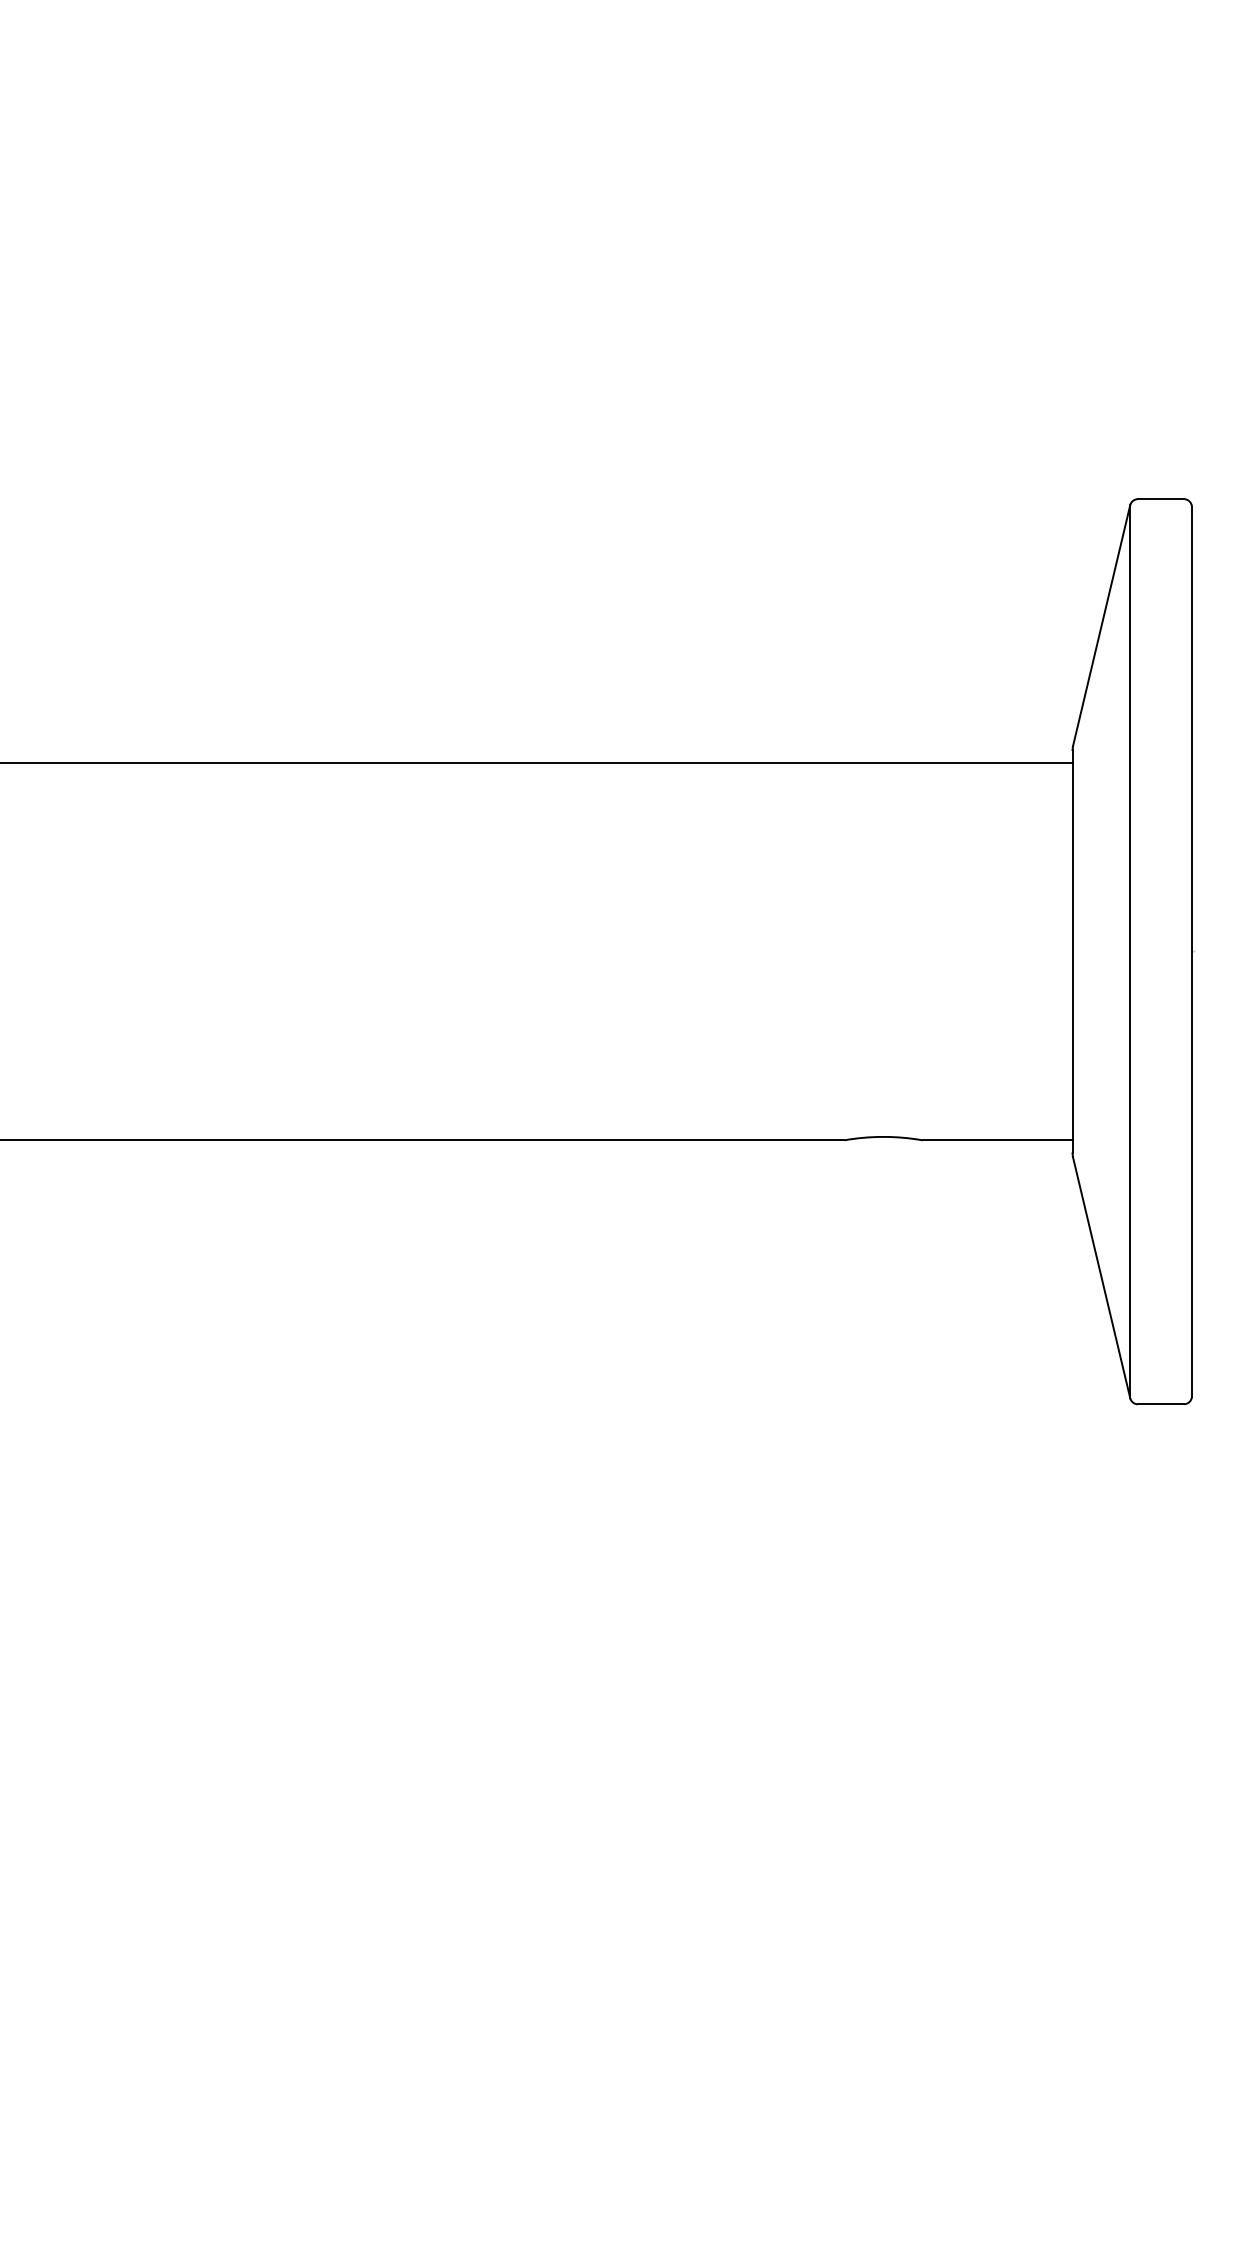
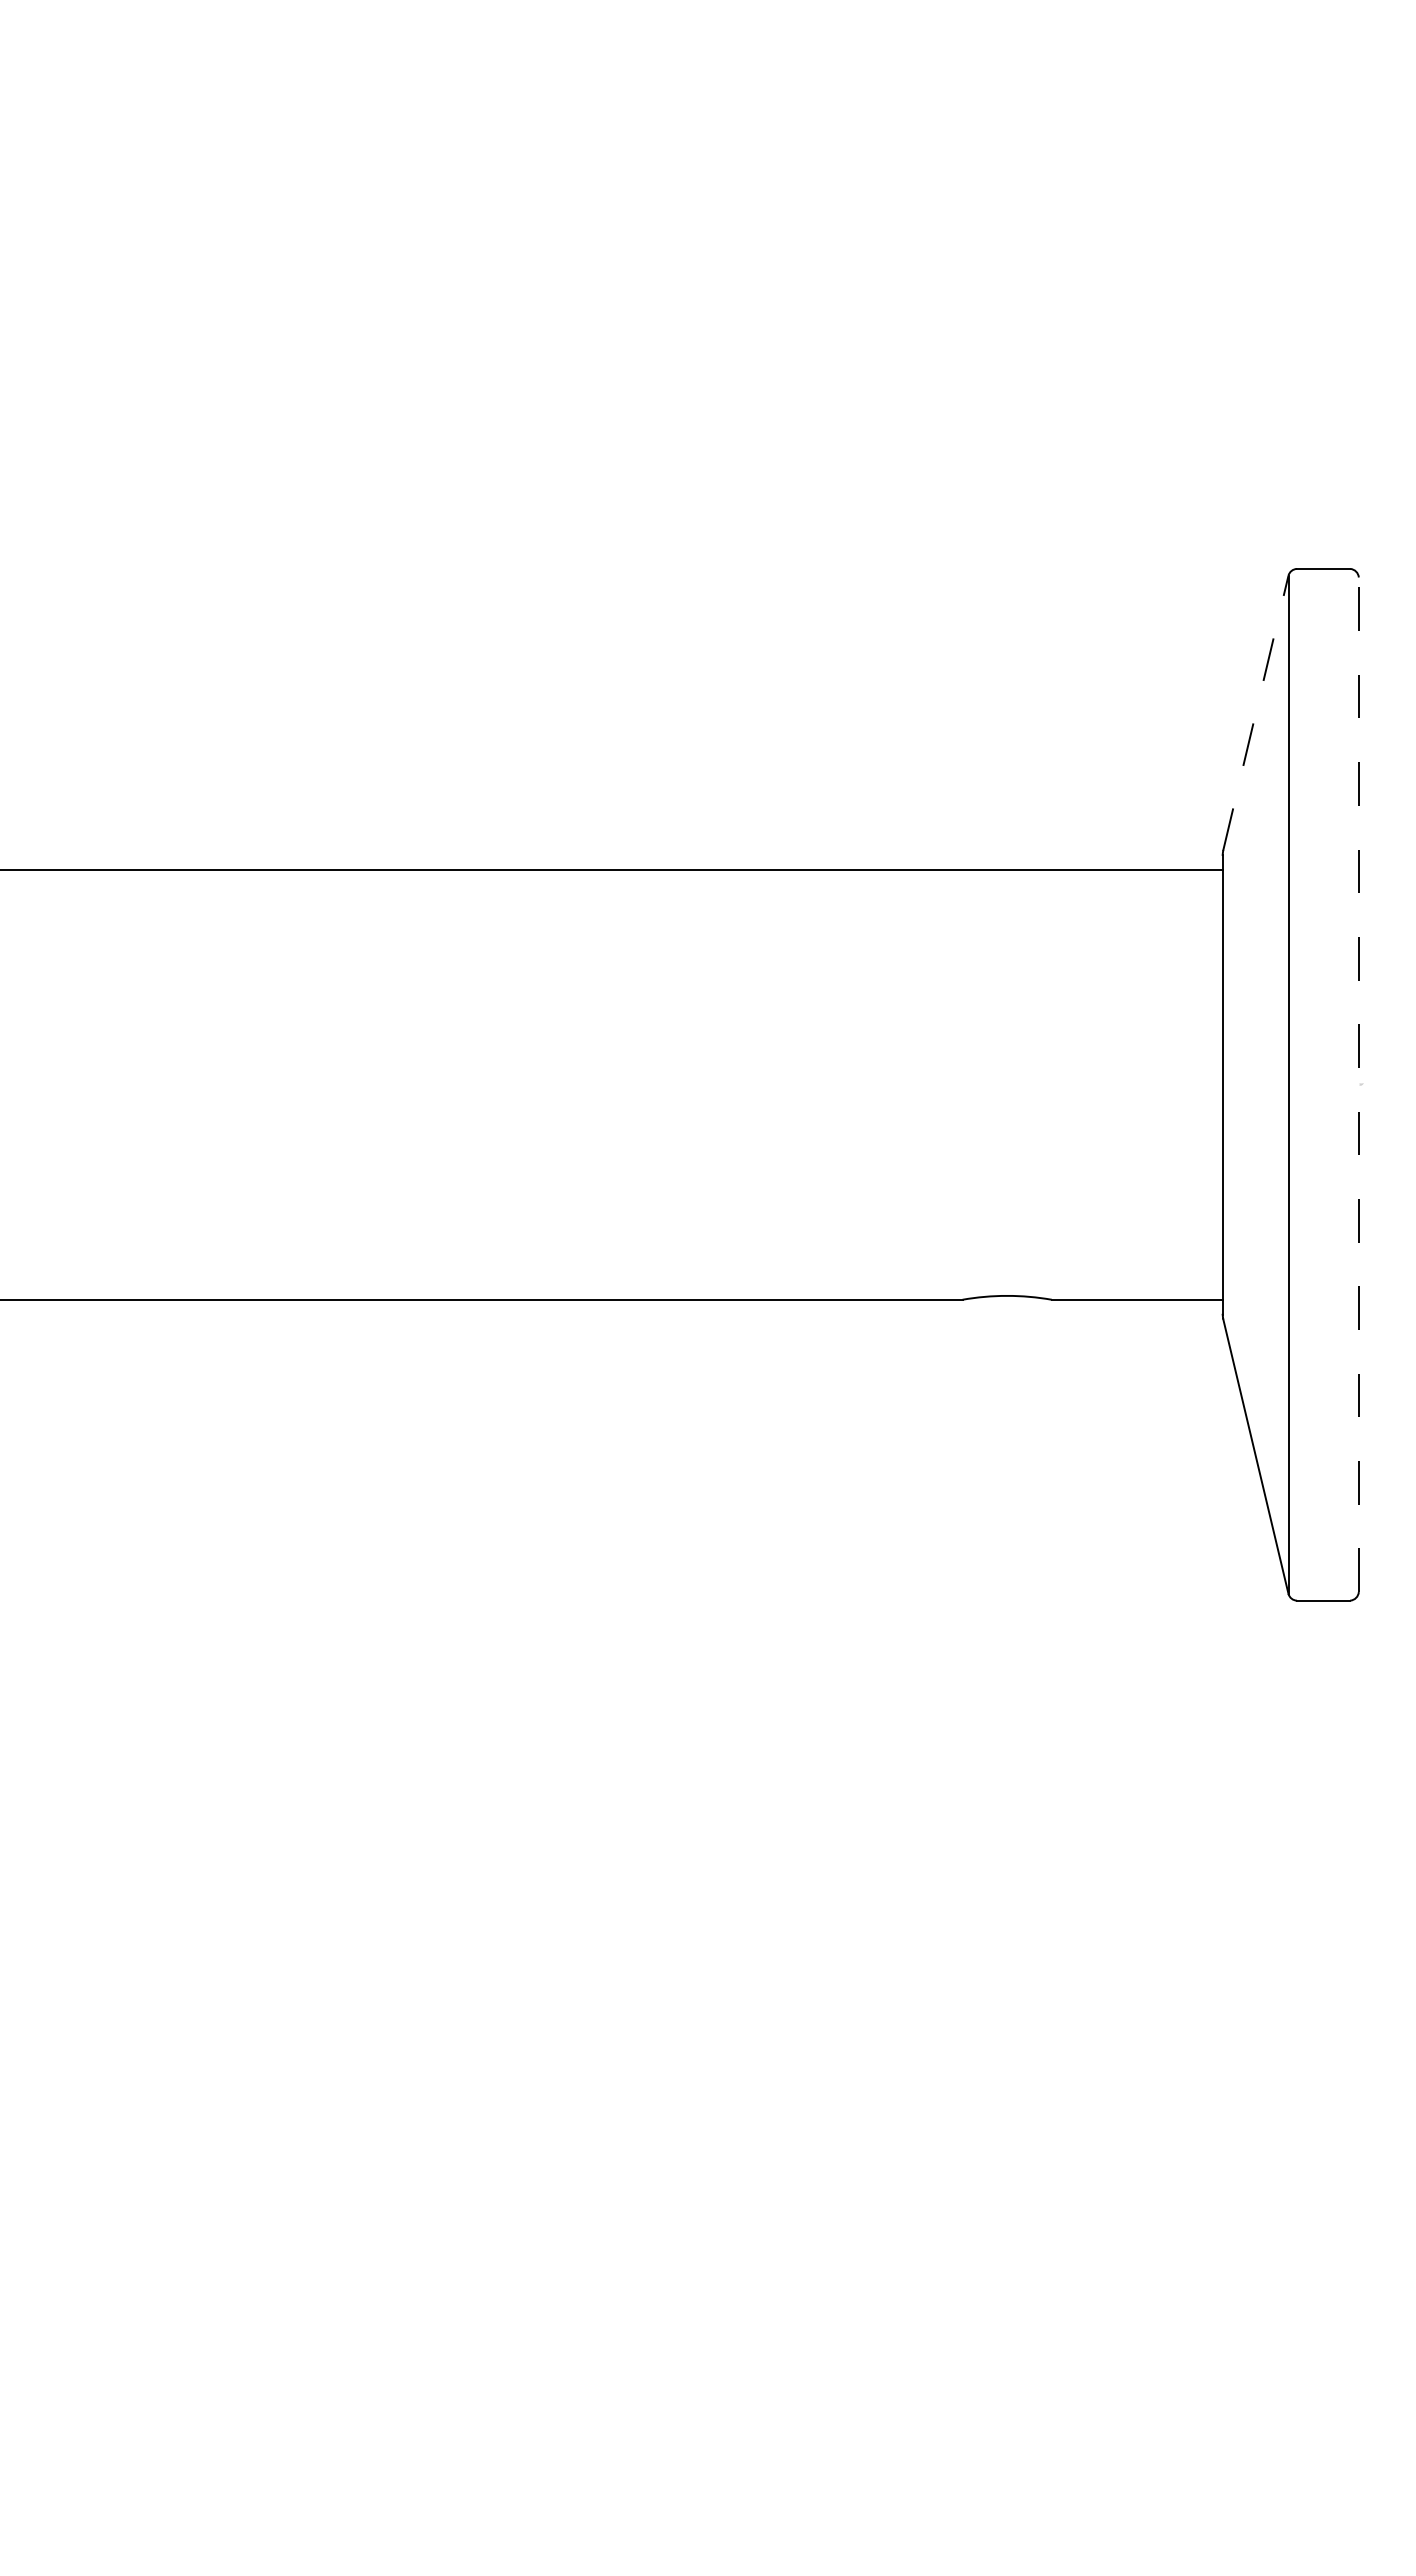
line: (1101, 625) -> (1255, 712), solid -> dashed
line: (1191, 951) -> (1358, 1084), solid -> dashed

